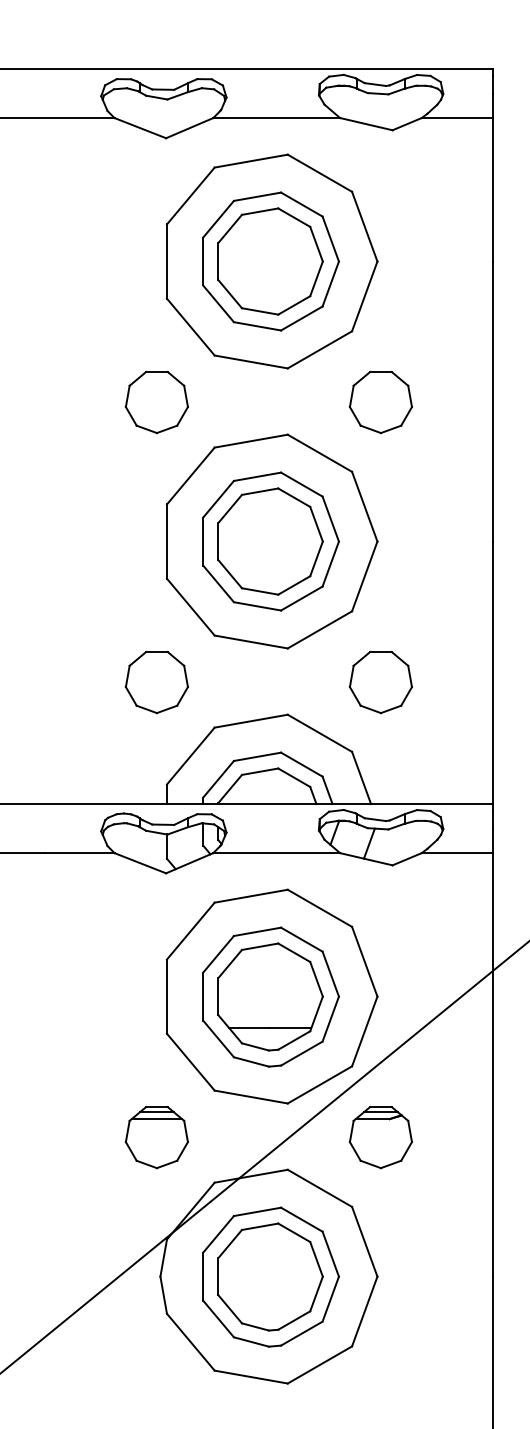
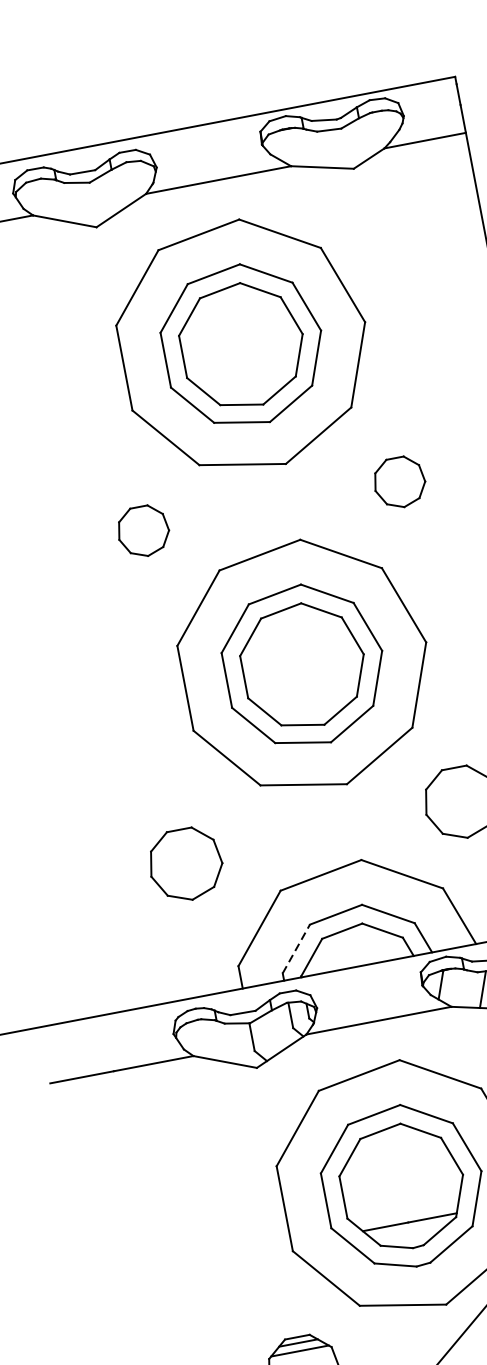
part: (156, 402) -> (143, 531), size x0.7
part: (380, 402) -> (399, 482), size x0.7
part: (156, 682) -> (185, 864), moved
line: (218, 779) -> (296, 949), solid -> dashed

